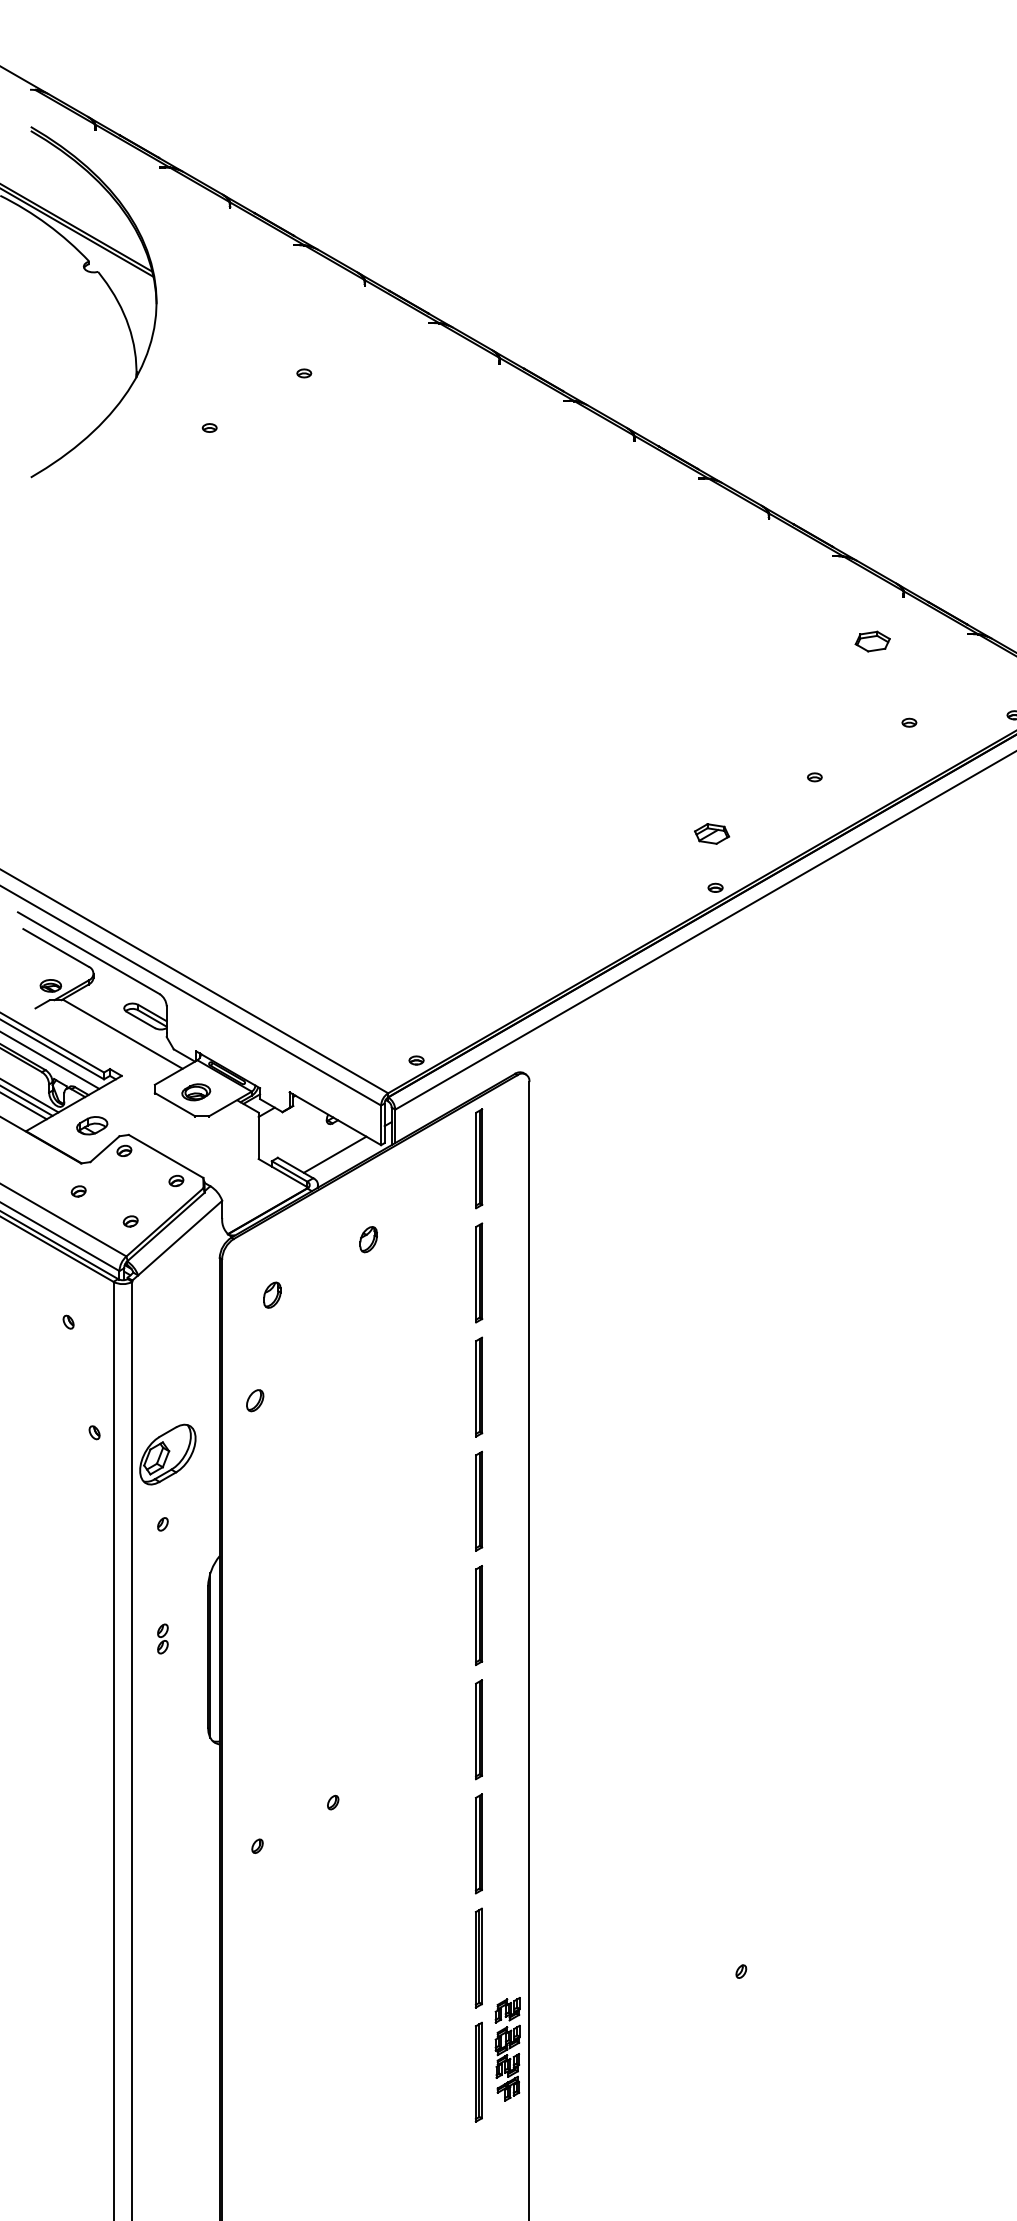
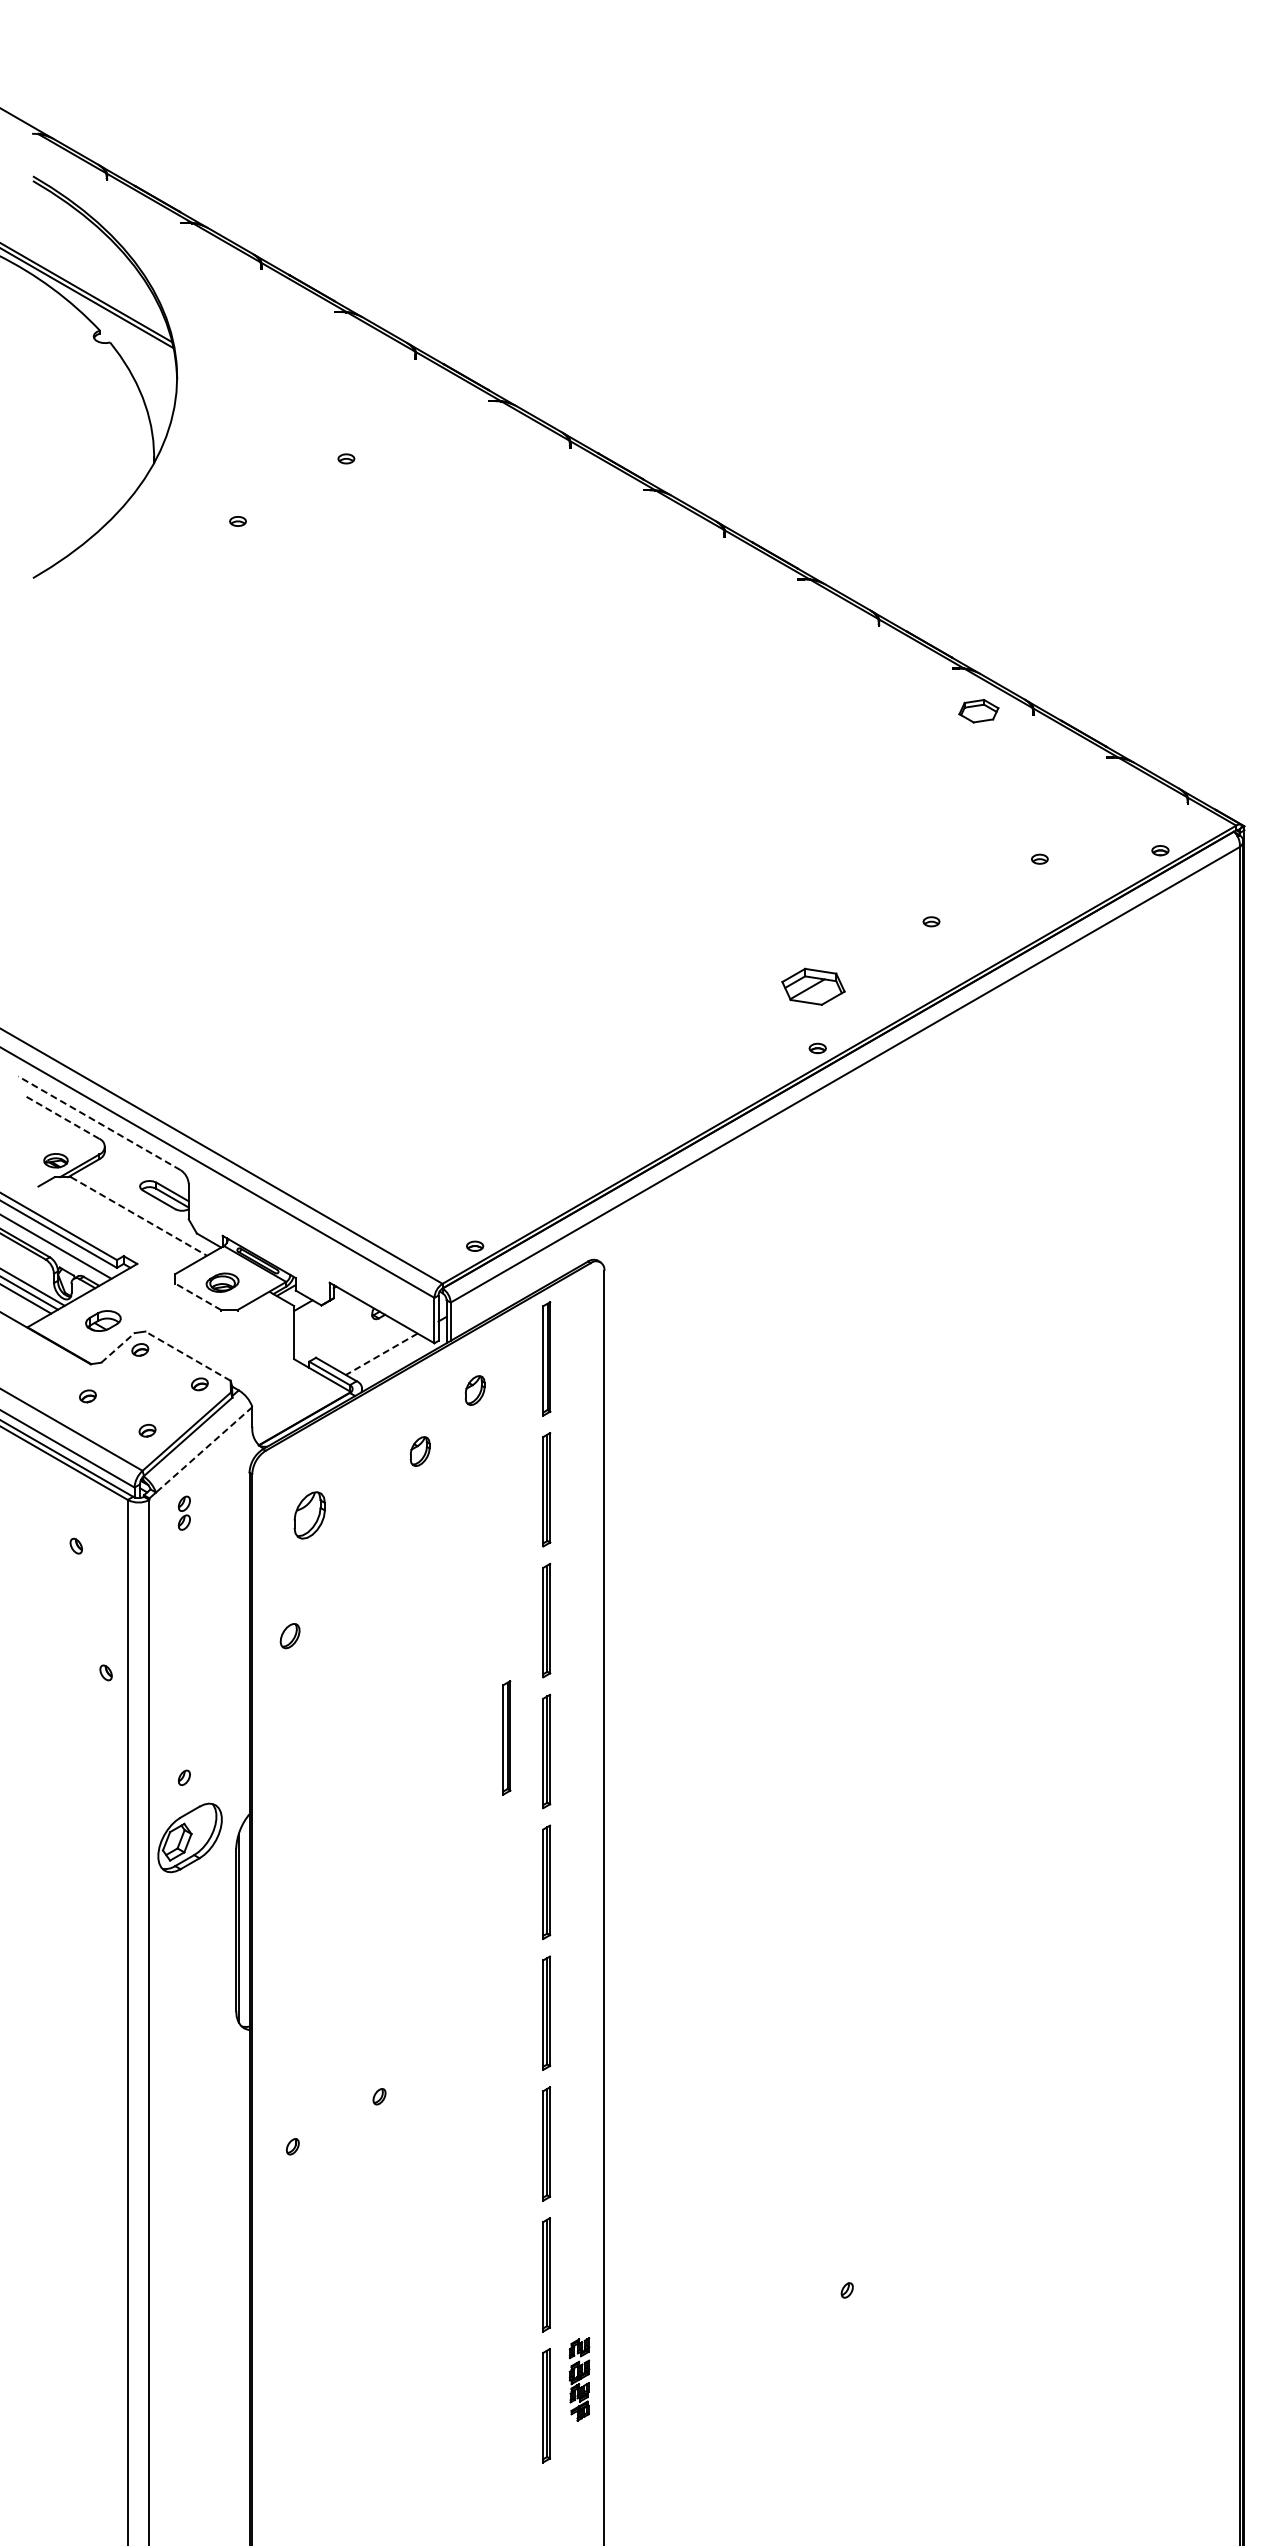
part: (872, 641) -> (978, 711), moved
part: (711, 833) -> (813, 986), size x1.6
line: (55, 947) -> (61, 1116), solid -> dashed
line: (88, 953) -> (99, 1123), solid -> dashed
line: (122, 1034) -> (138, 1216), solid -> dashed
line: (175, 1104) -> (198, 1296), solid -> dashed
line: (105, 1148) -> (118, 1347), solid -> dashed
line: (334, 1154) -> (381, 1354), solid -> dashed
line: (165, 1155) -> (187, 1355), solid -> dashed
part: (416, 1186) -> (474, 1390), added
line: (179, 1238) -> (203, 1450), solid -> dashed
part: (272, 1294) -> (309, 1514), size x1.6
part: (167, 1454) -> (189, 1837), moved
part: (443, 1489) -> (506, 1737), added
part: (162, 1638) -> (183, 1512), moved
part: (507, 2049) -> (579, 2379), size x0.7

